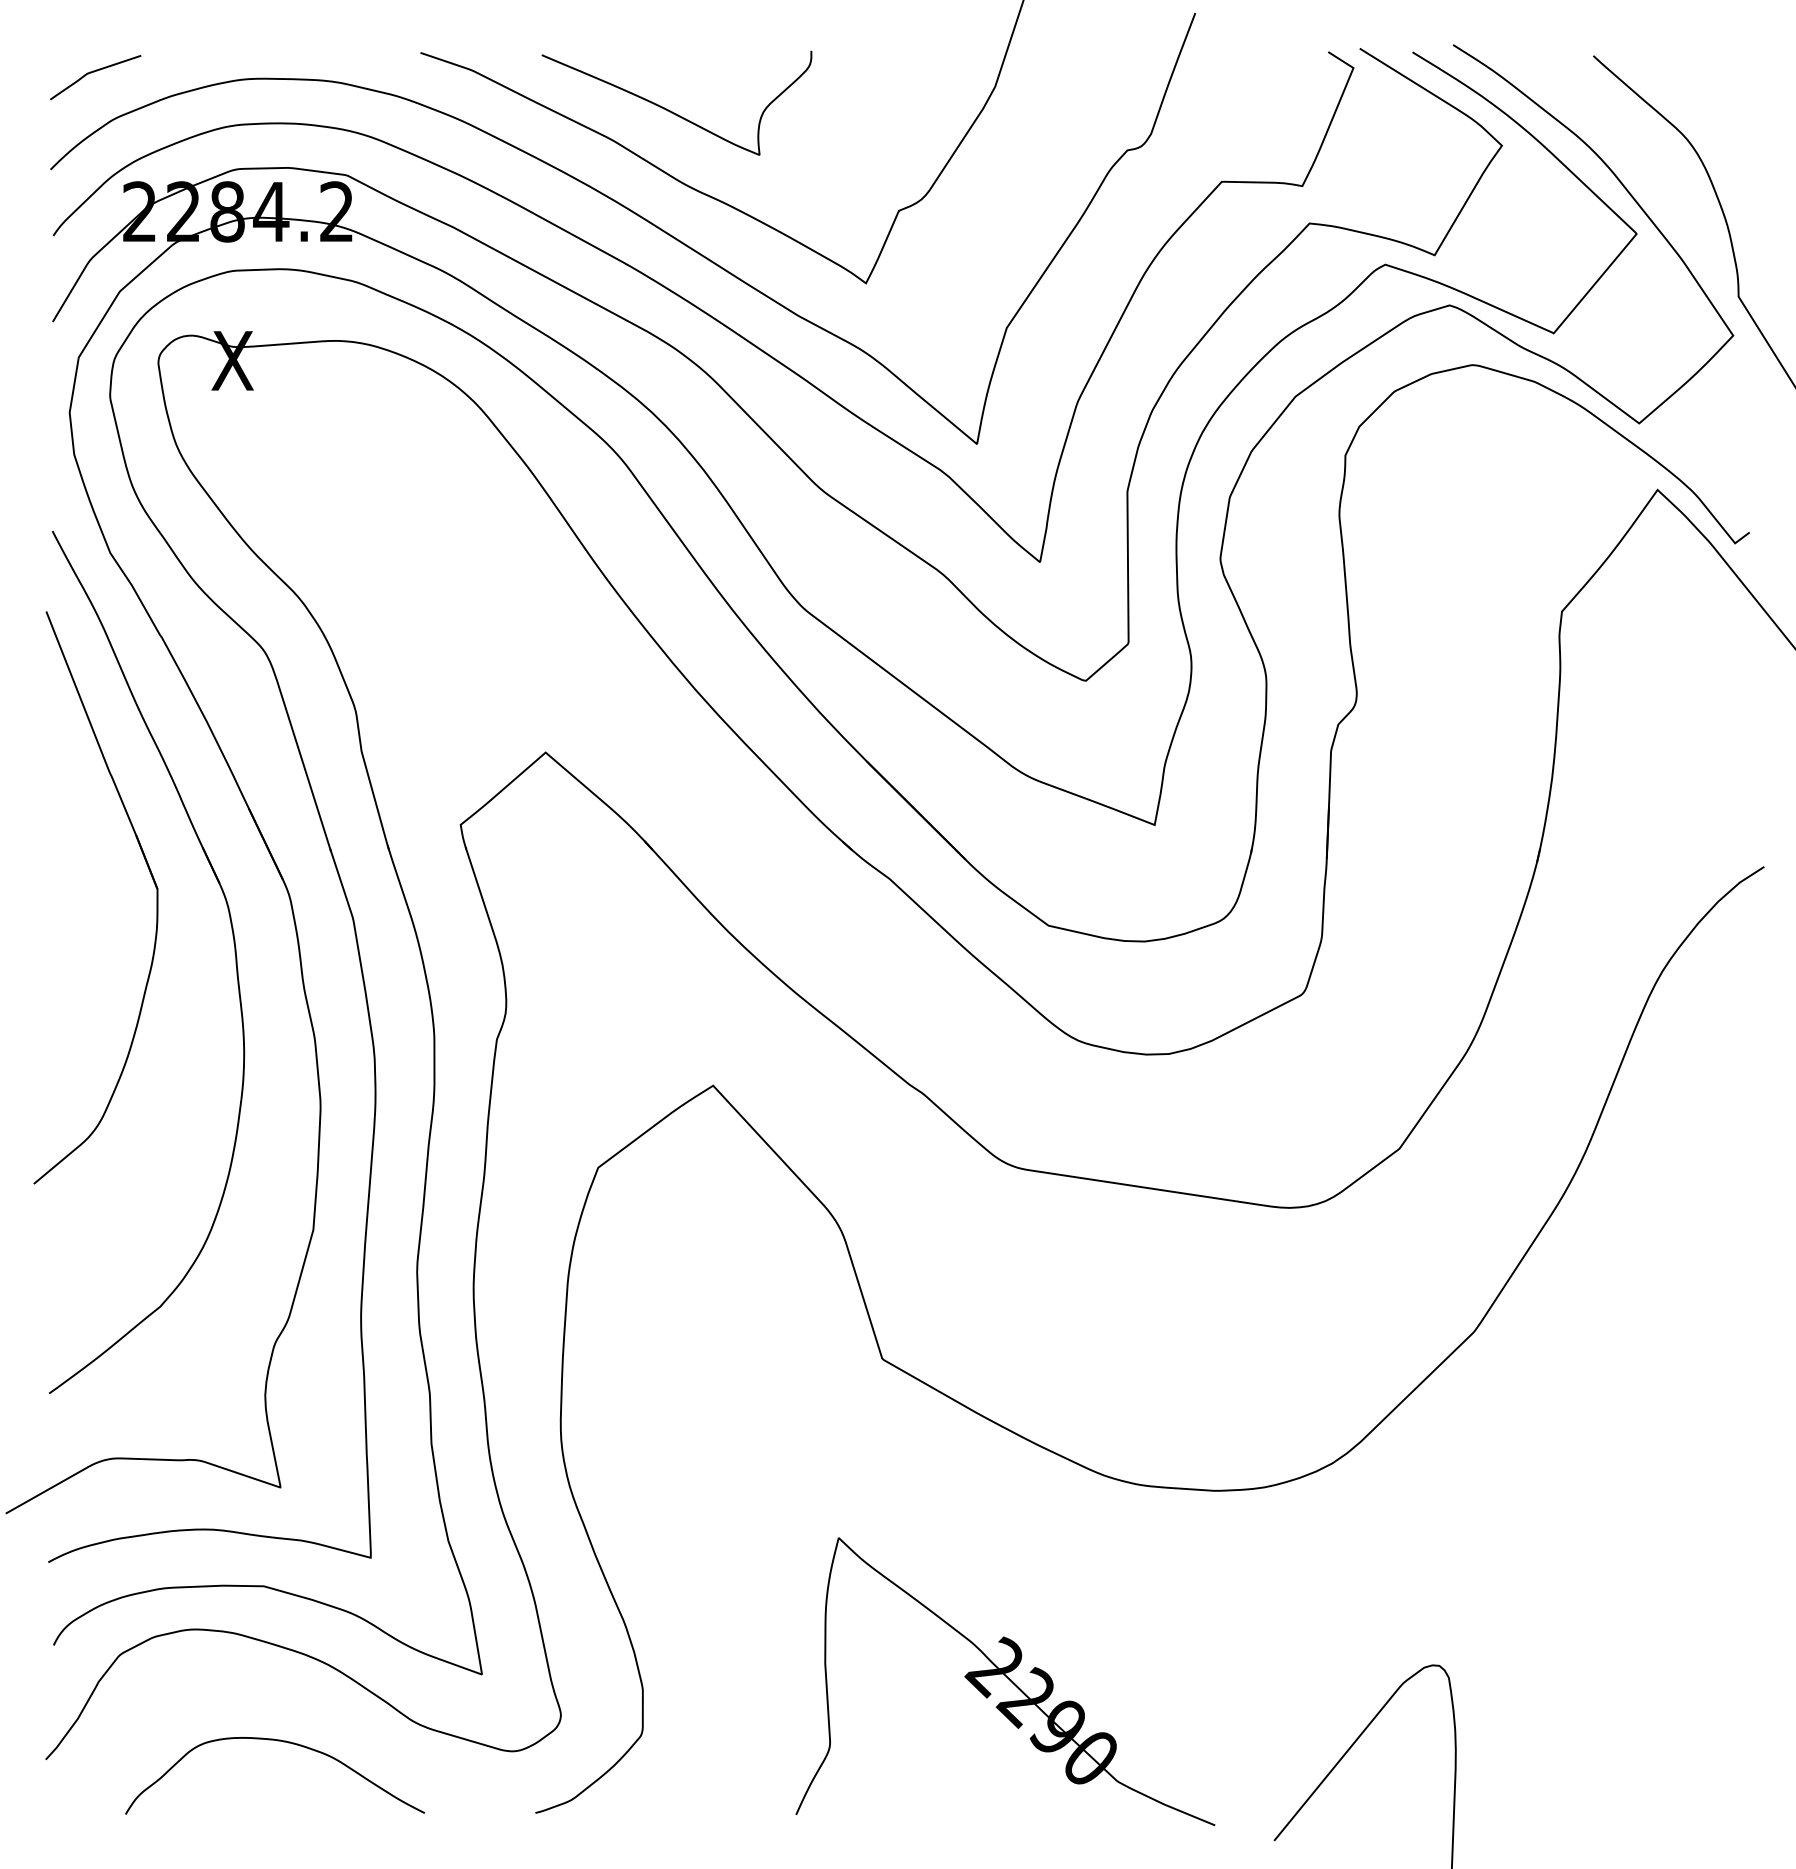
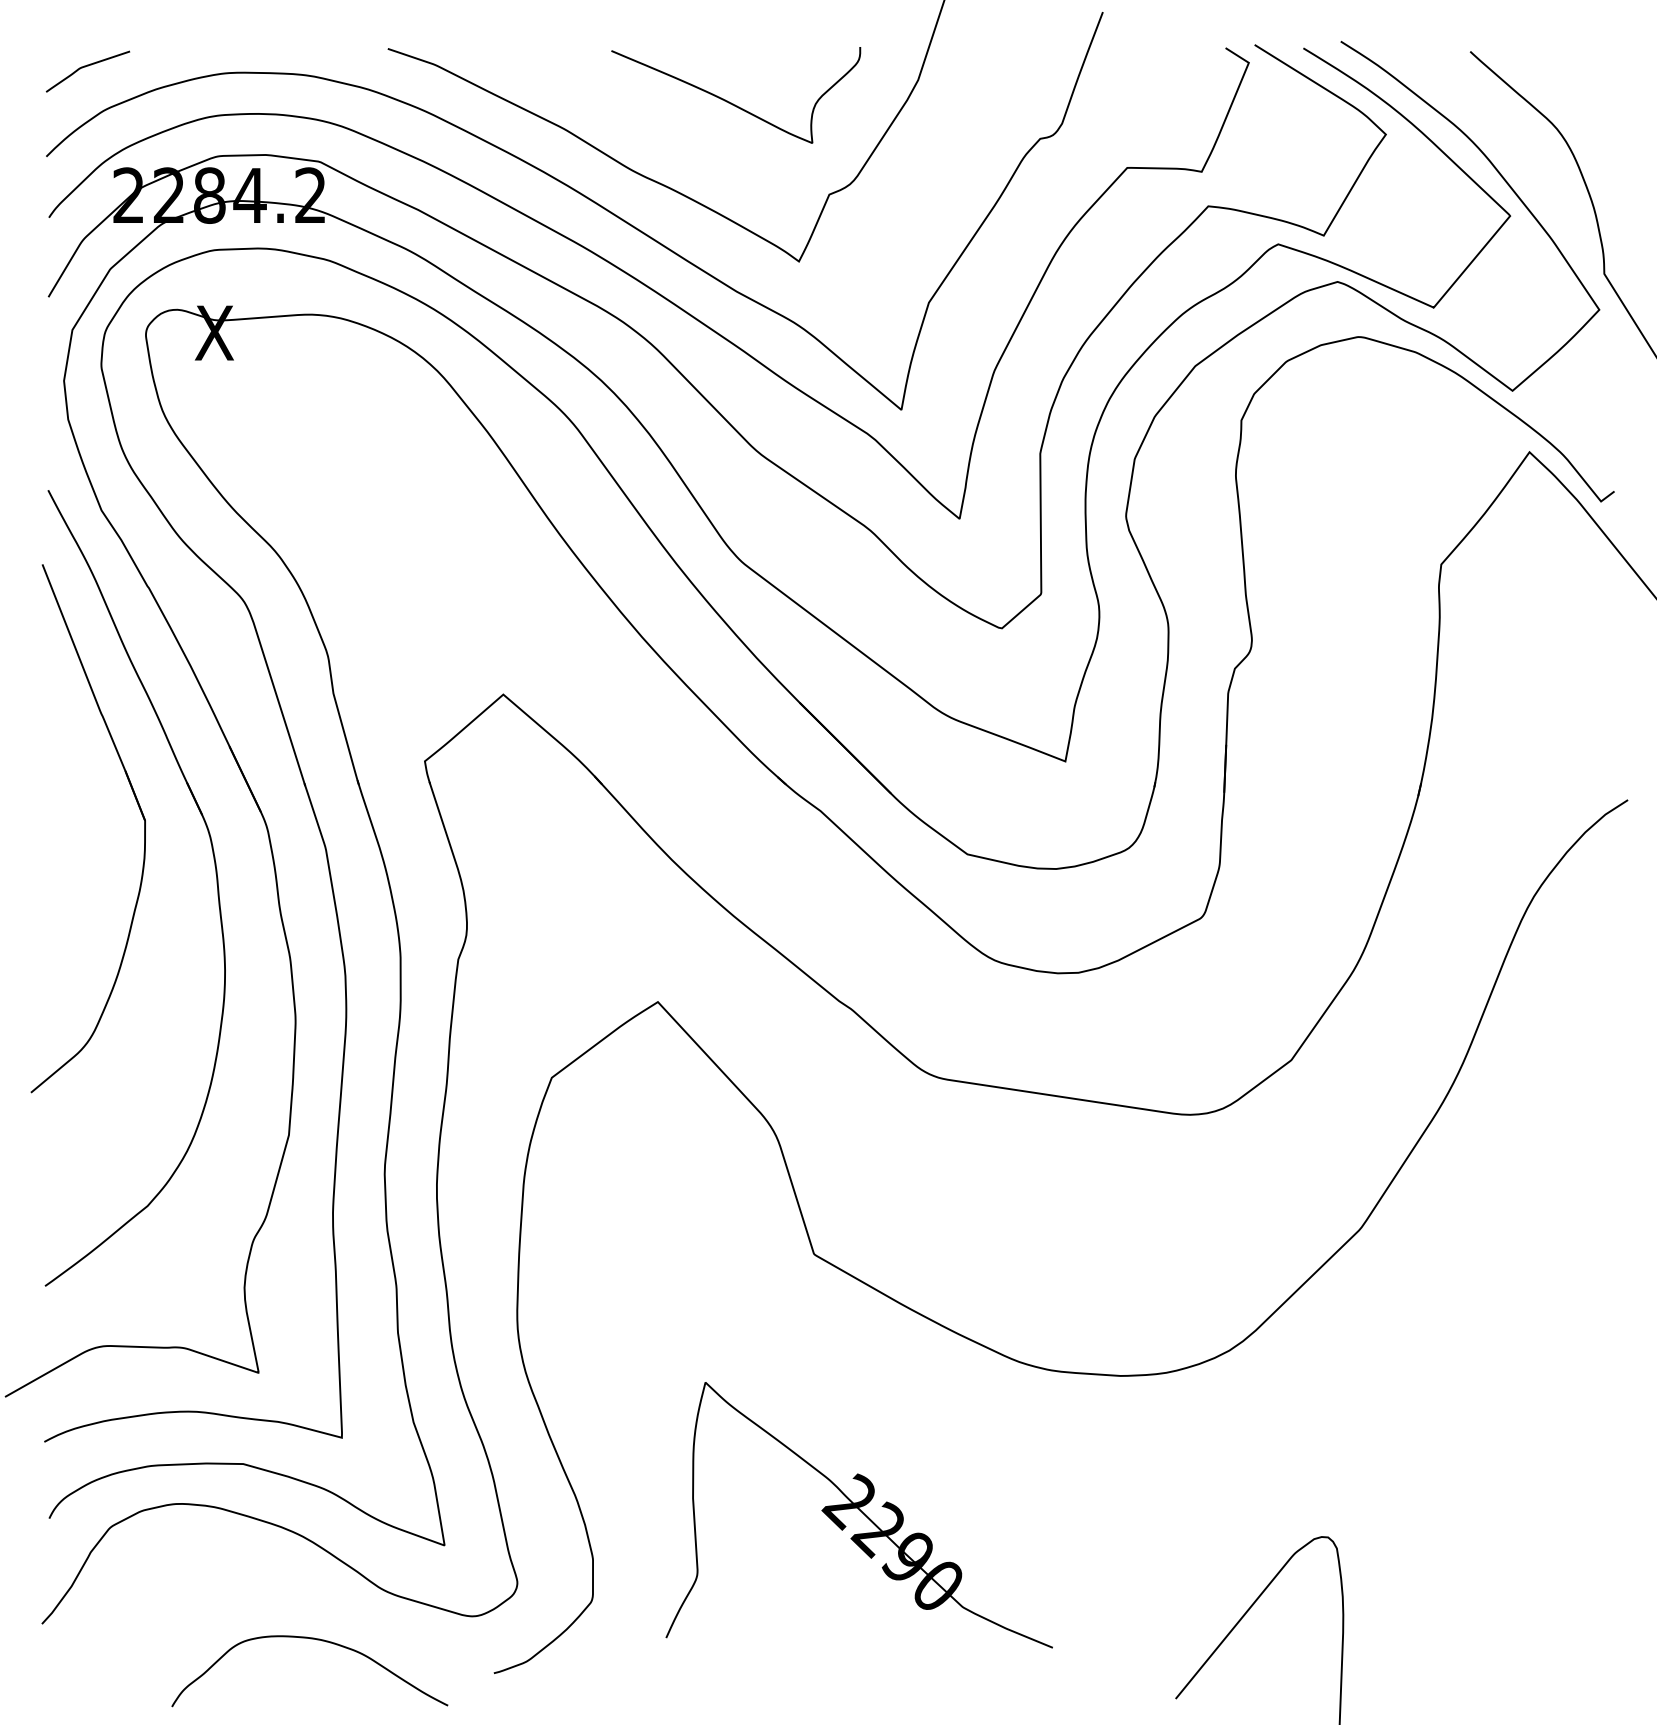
curve: (672, 111) -> (732, 102), moved
part: (1005, 1681) -> (859, 1514), moved
curve: (277, 1741) -> (312, 1639), moved

